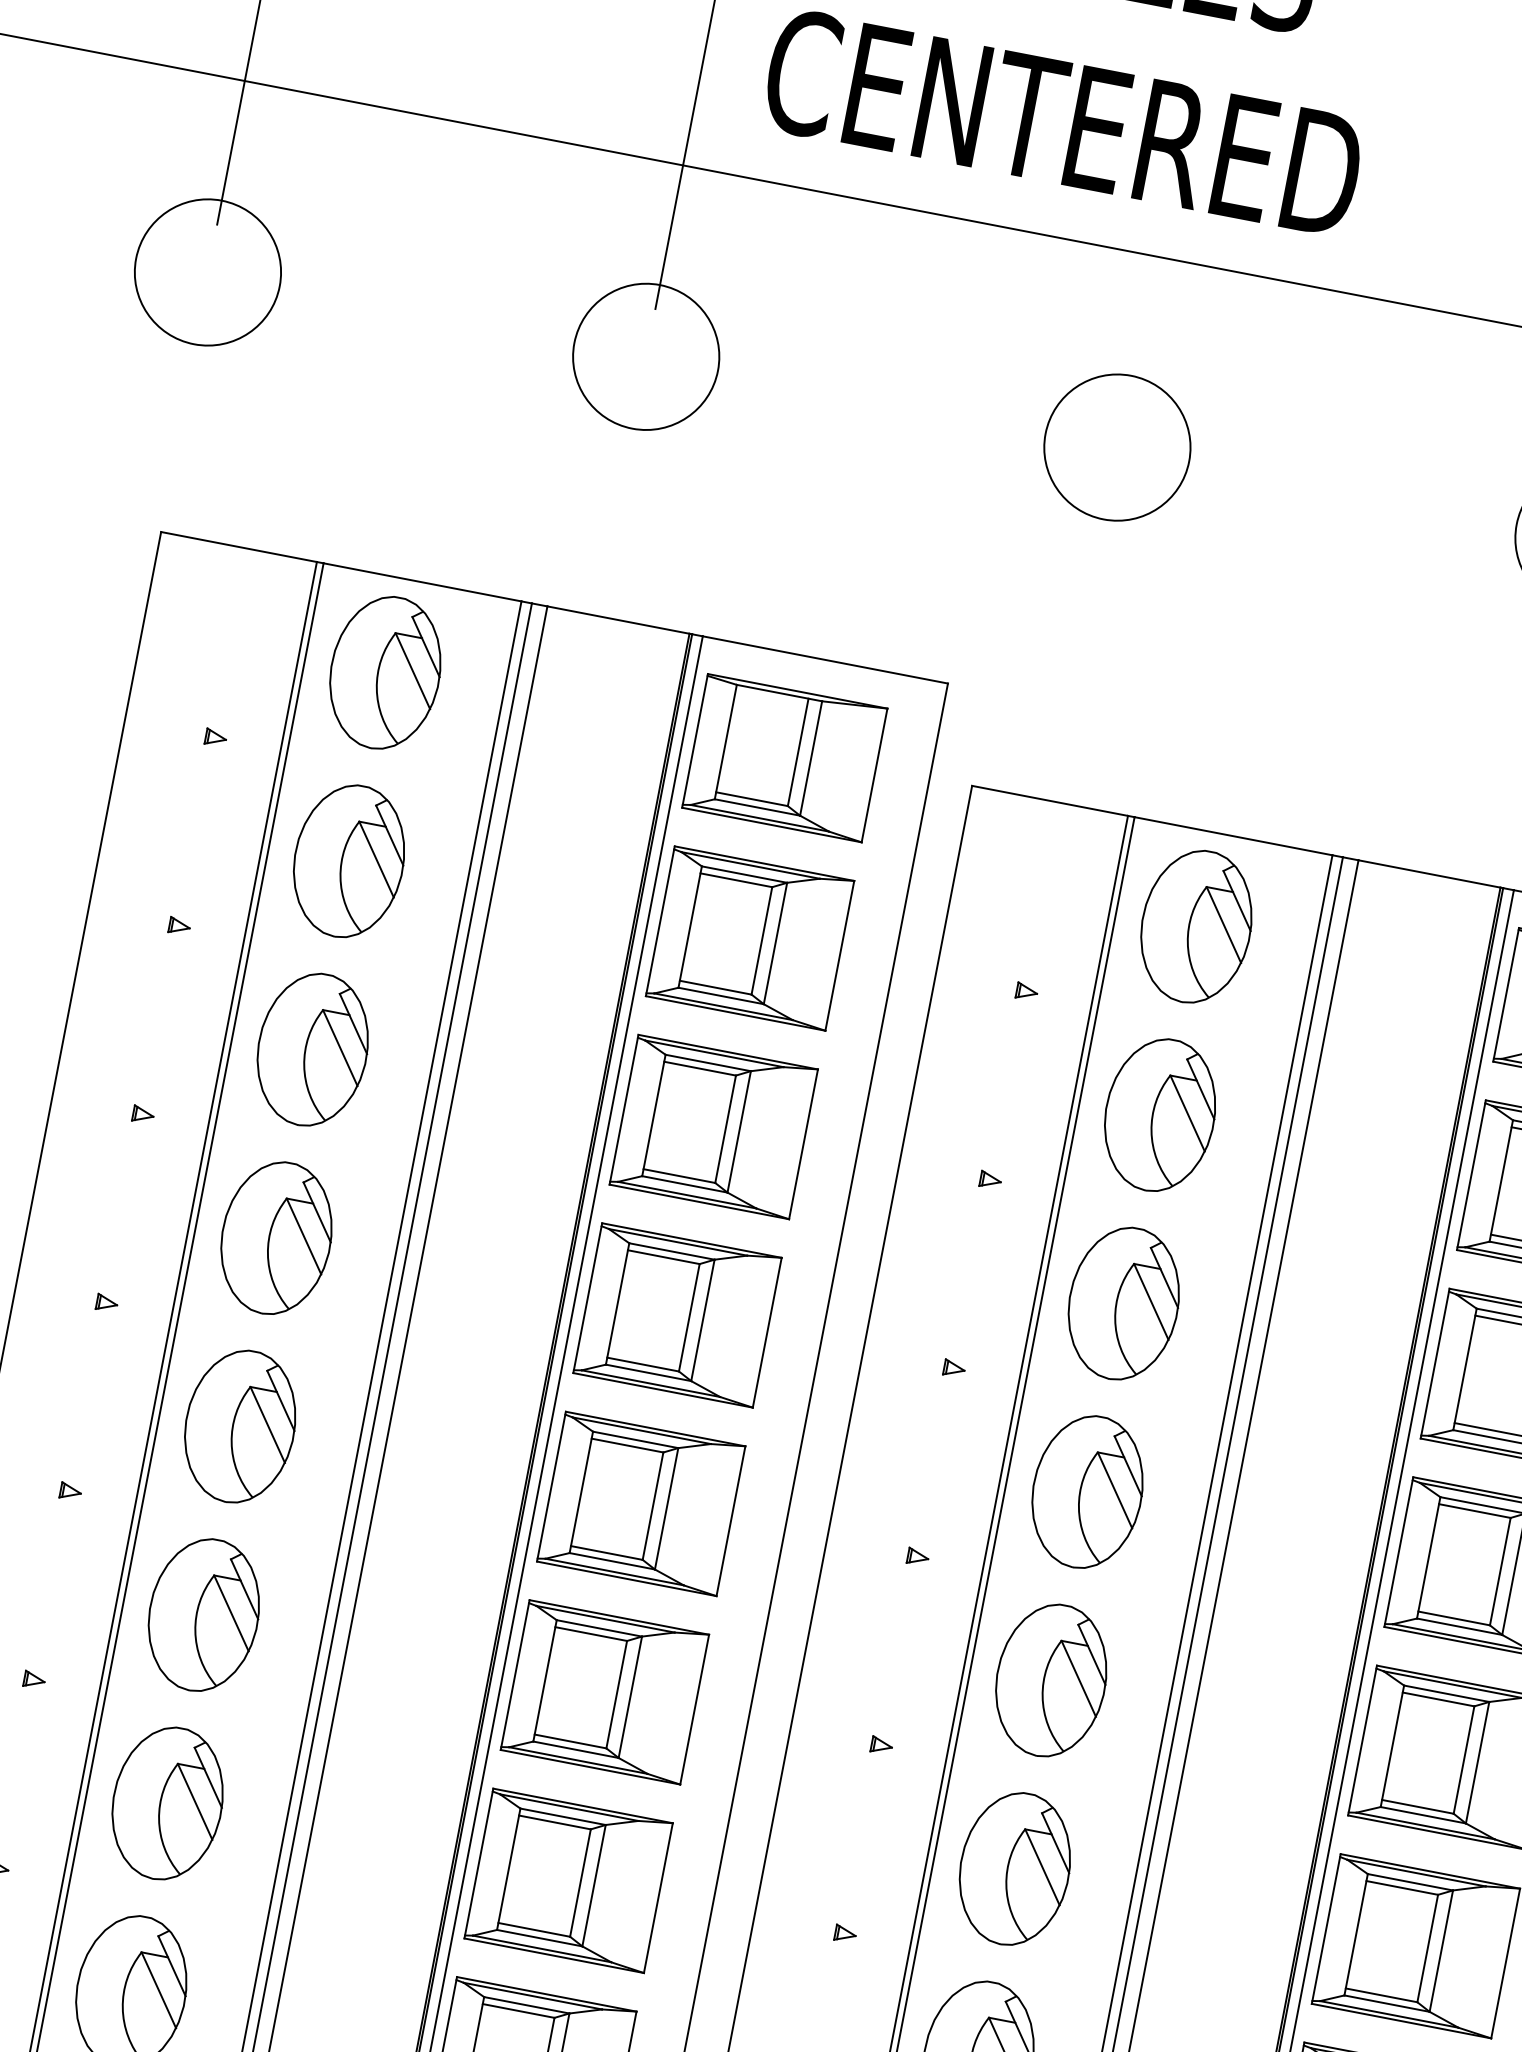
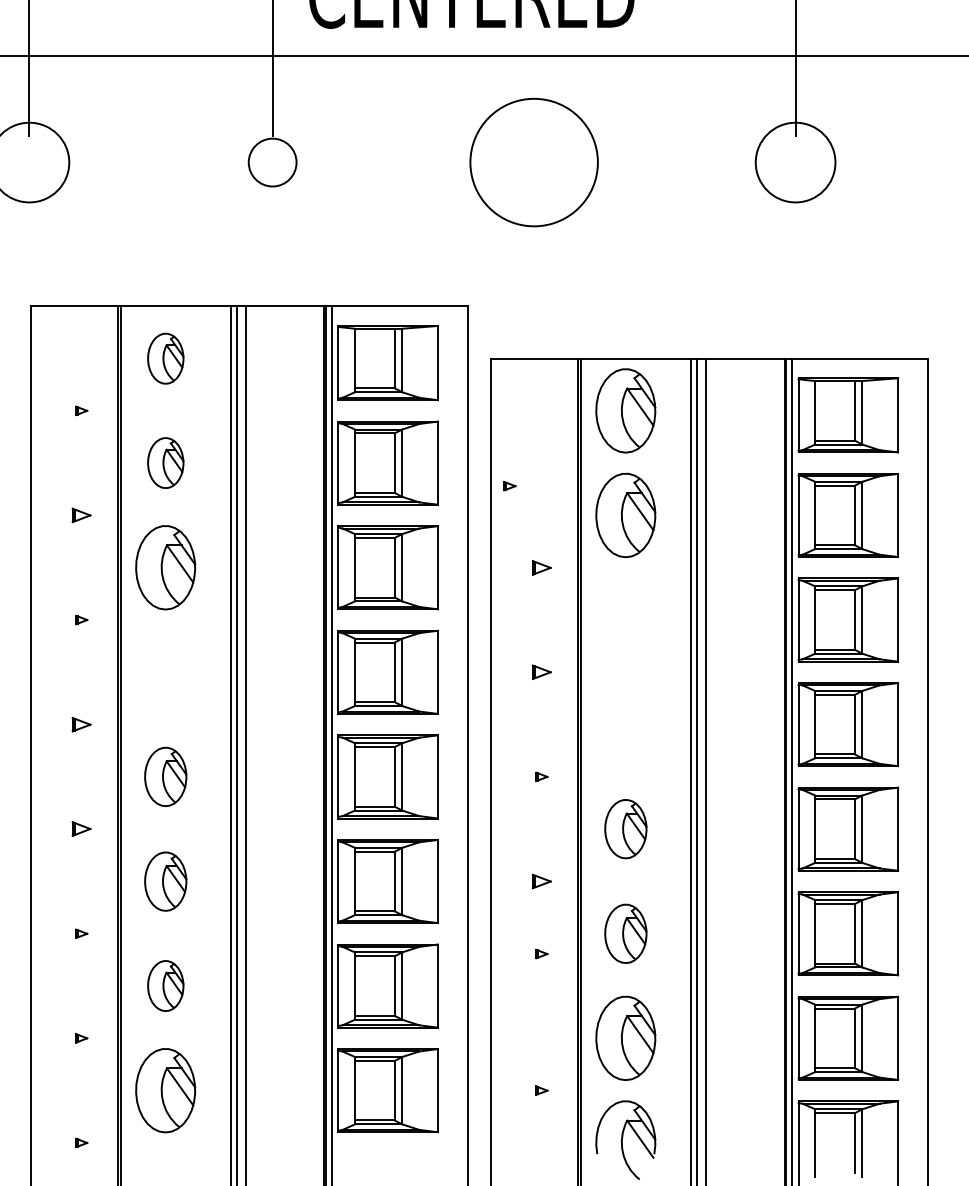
circle: (645, 356) -> (272, 162), size x0.6
circle: (1118, 447) -> (534, 162), size x1.6
part: (385, 672) -> (165, 358), size x0.6
part: (349, 860) -> (165, 462), size x0.6
part: (179, 926) -> (81, 515), size x1.6
part: (1026, 992) -> (509, 486), moved
part: (990, 1179) -> (541, 567), size x1.6
part: (276, 1236) -> (165, 671), removed
part: (1123, 1302) -> (625, 619), removed
part: (106, 1303) -> (81, 724), size x1.6
part: (953, 1368) -> (541, 672), size x1.6
part: (240, 1425) -> (165, 776), size x0.7
part: (1087, 1491) -> (625, 724), removed
part: (70, 1492) -> (81, 829), size x1.6
part: (203, 1615) -> (165, 881), size x0.7
part: (1050, 1679) -> (625, 828), size x0.7
part: (881, 1745) -> (541, 881), size x1.6
part: (167, 1802) -> (165, 985), size x0.6
part: (1014, 1868) -> (625, 933), size x0.7
part: (844, 1934) -> (541, 954), moved

